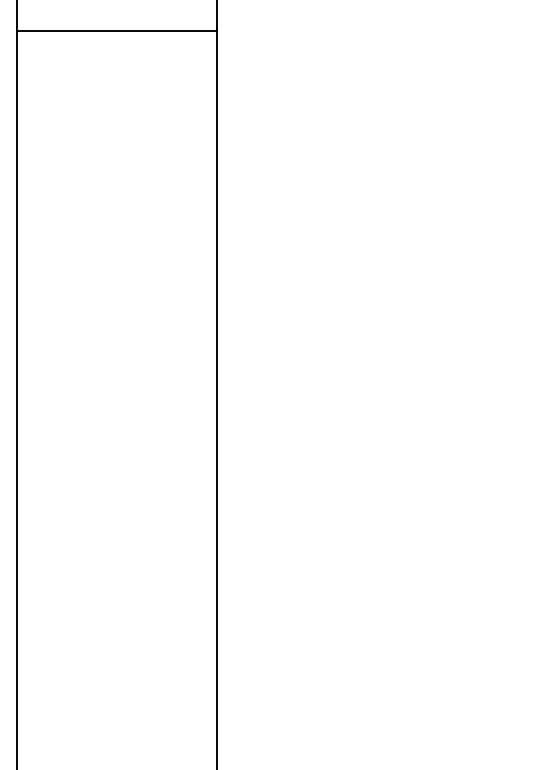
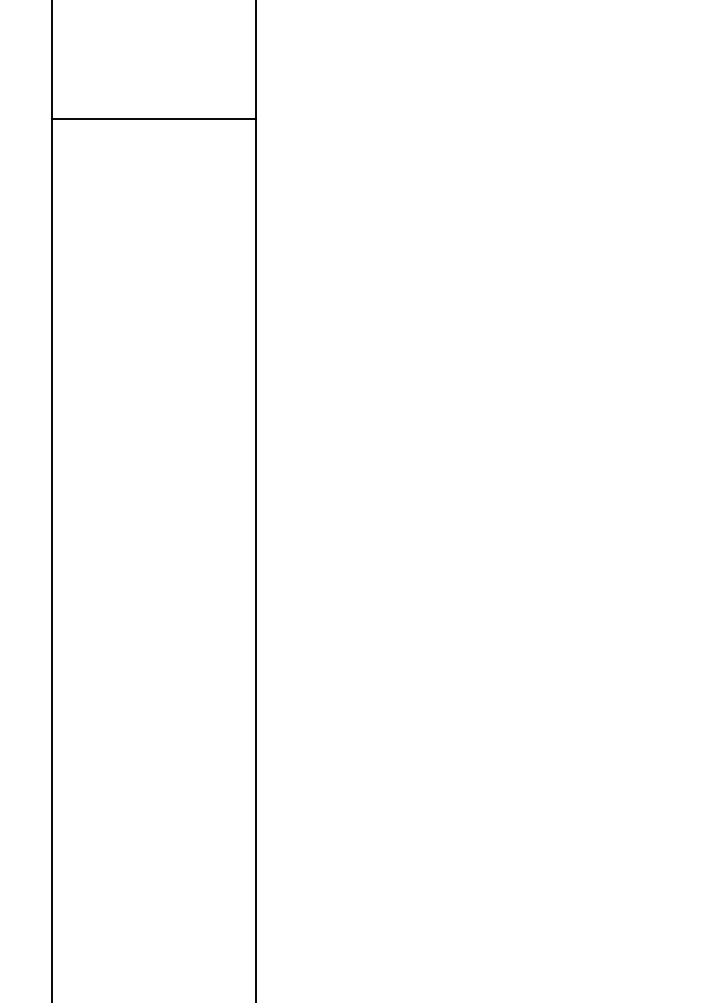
line: (117, 30) -> (154, 118), moved

